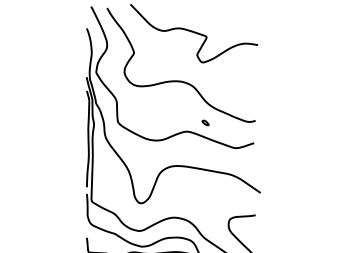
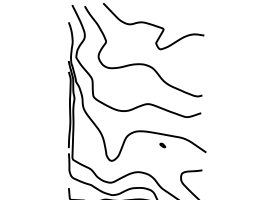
part: (205, 122) -> (162, 145), moved

